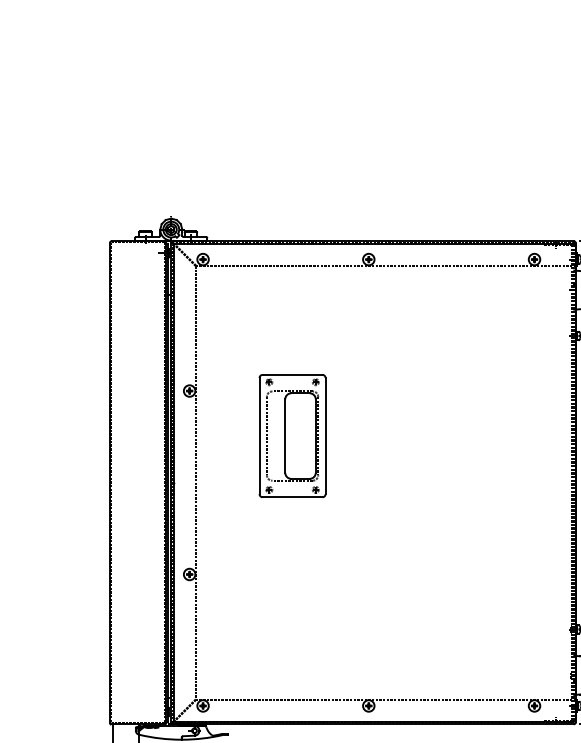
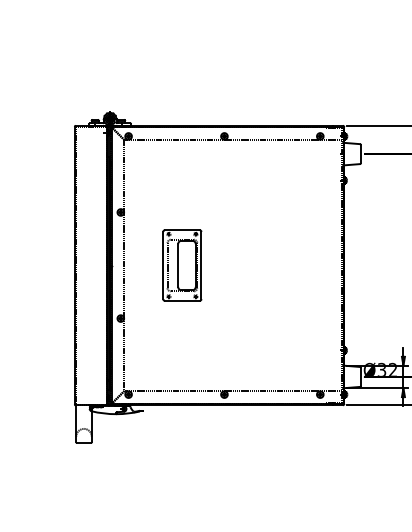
part: (292, 436) -> (182, 265), moved

